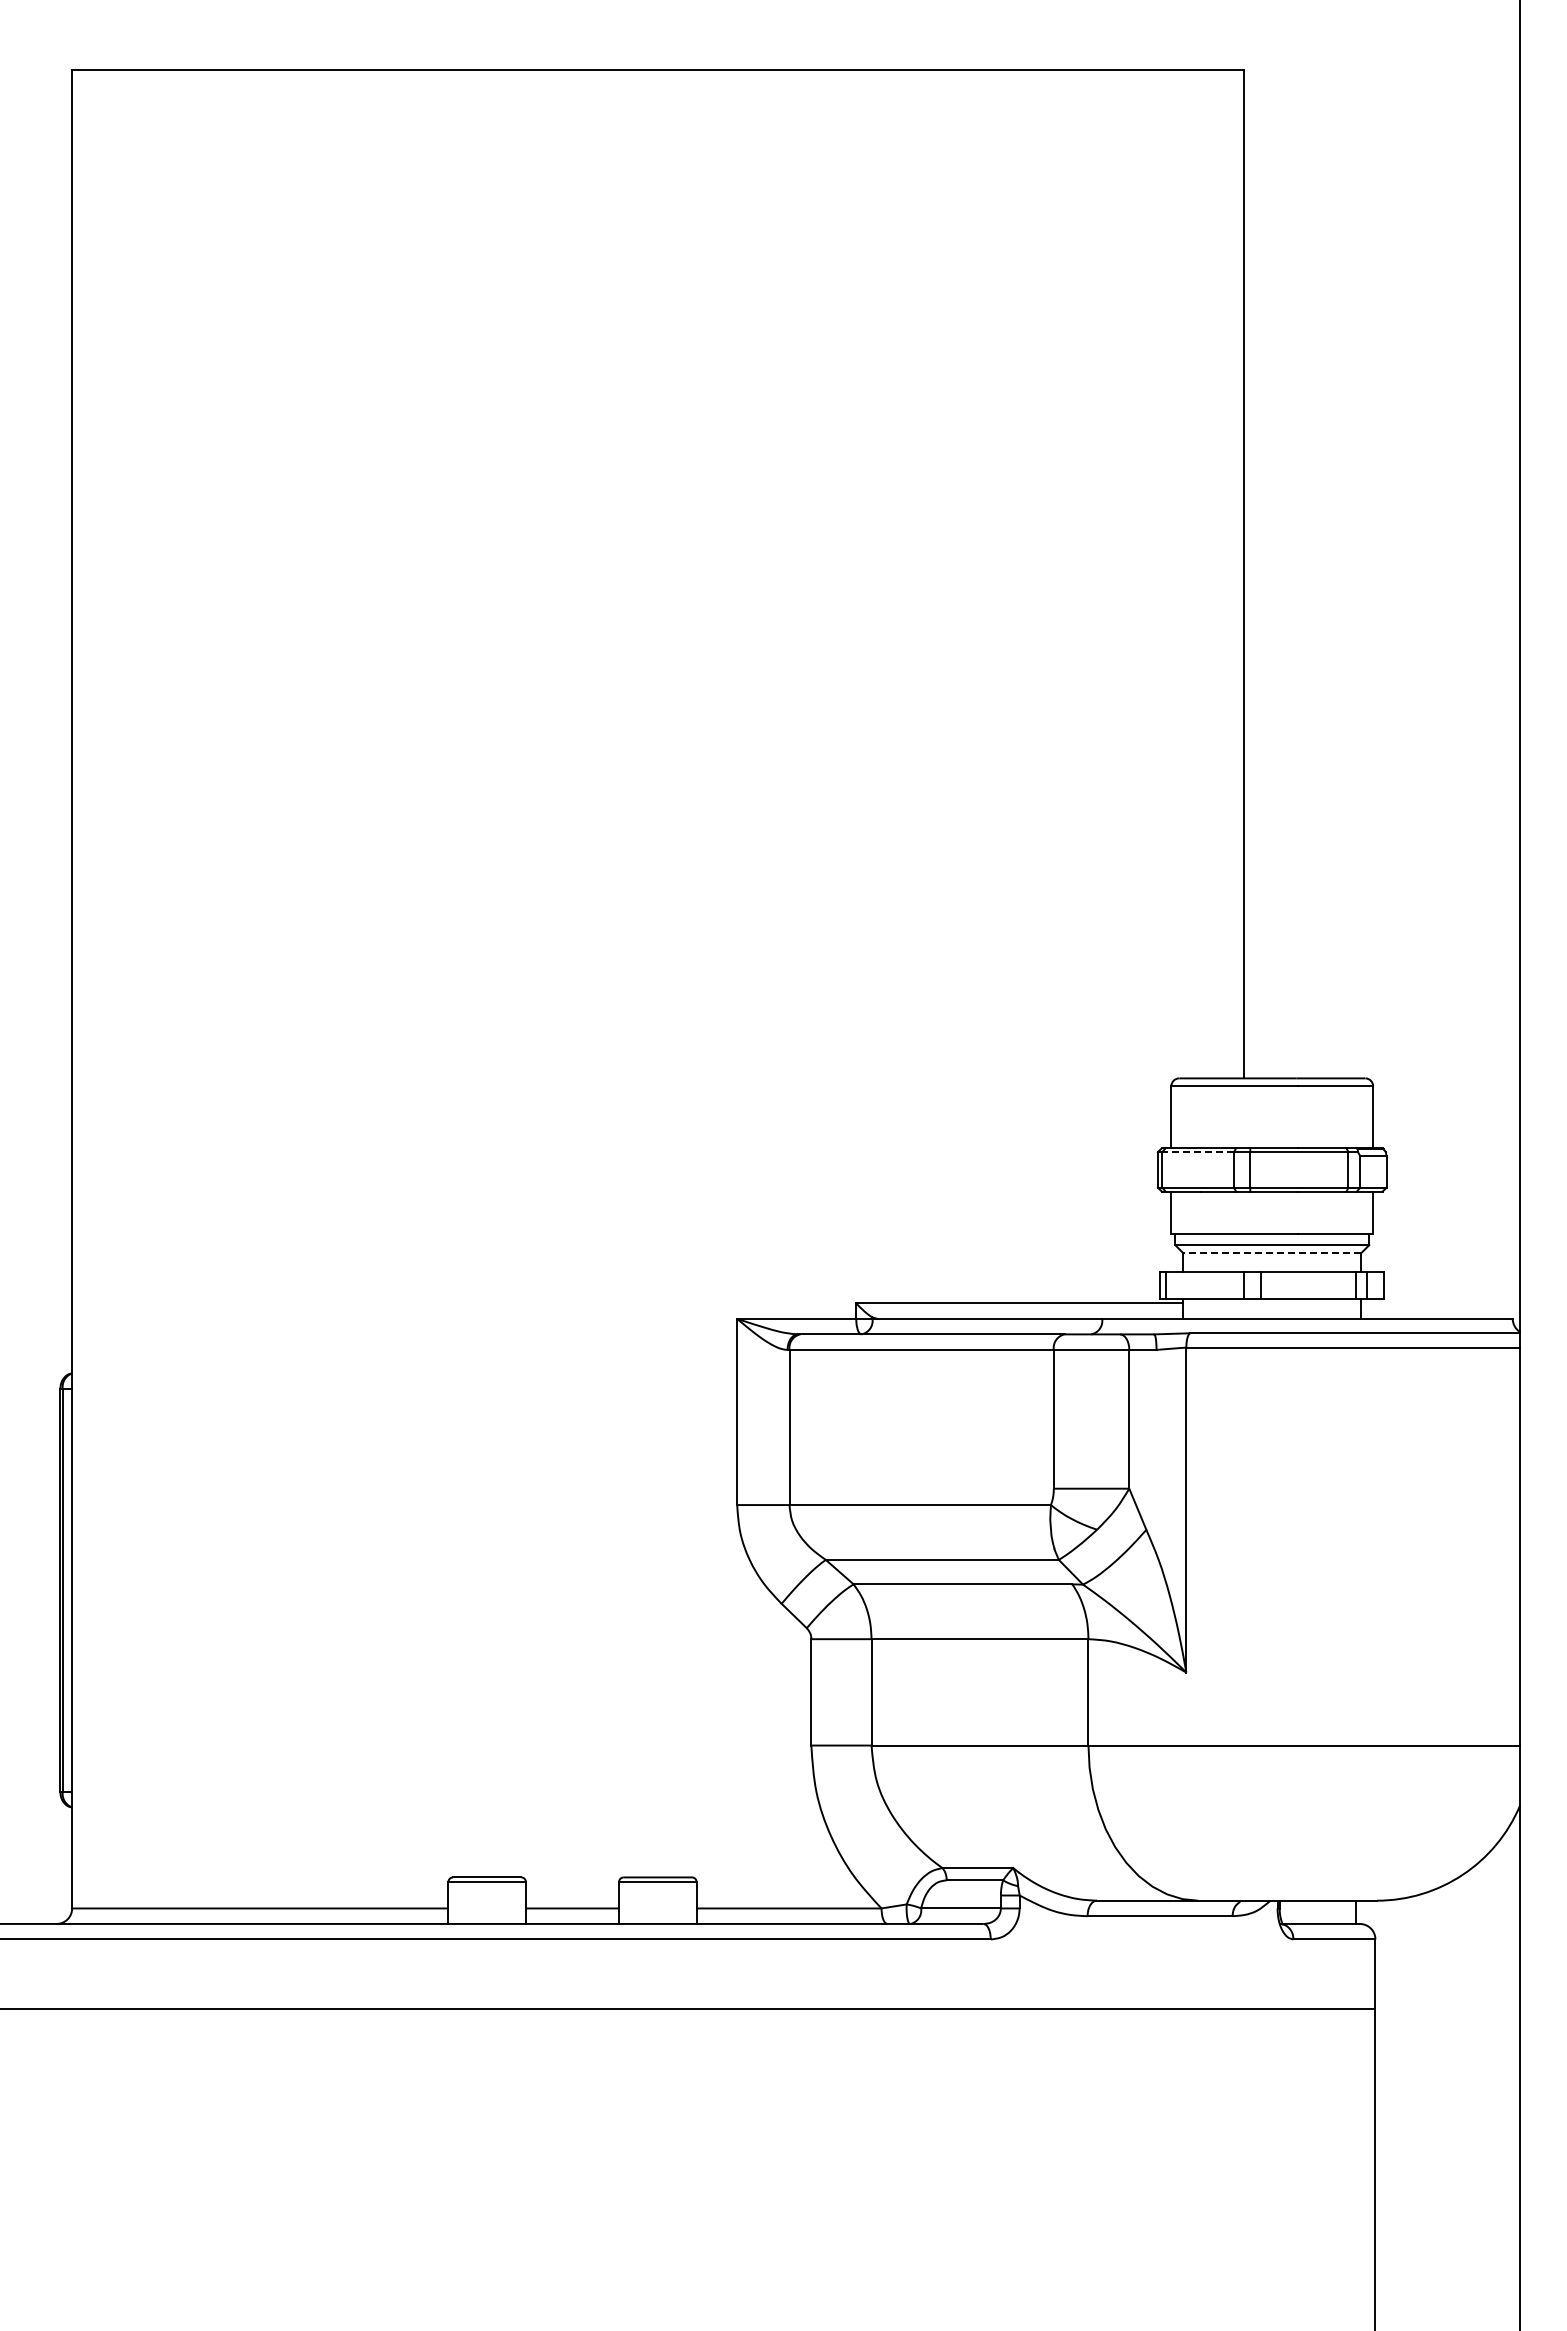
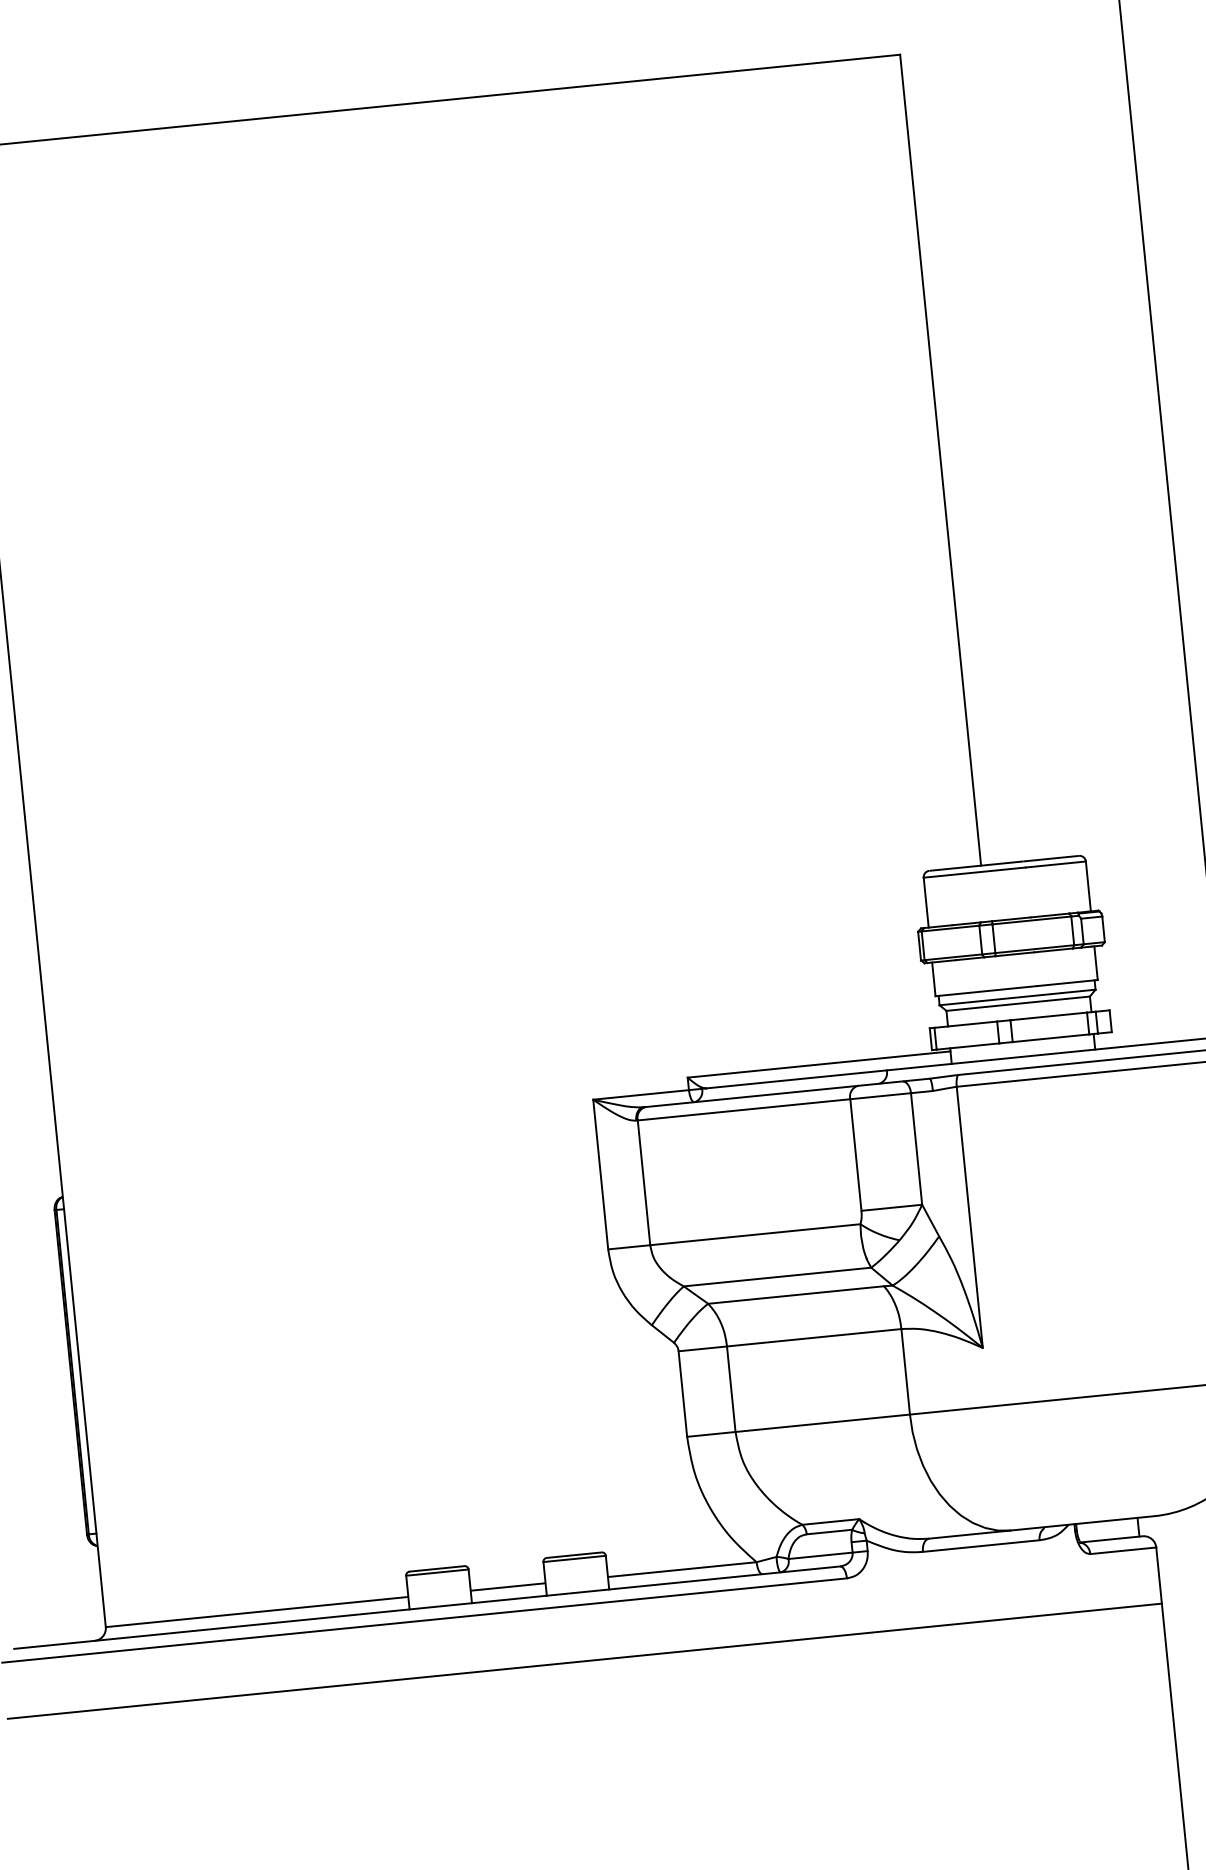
line: (1198, 1152) -> (950, 928), dashed -> solid
line: (1271, 1252) -> (1017, 1003), dashed -> solid

